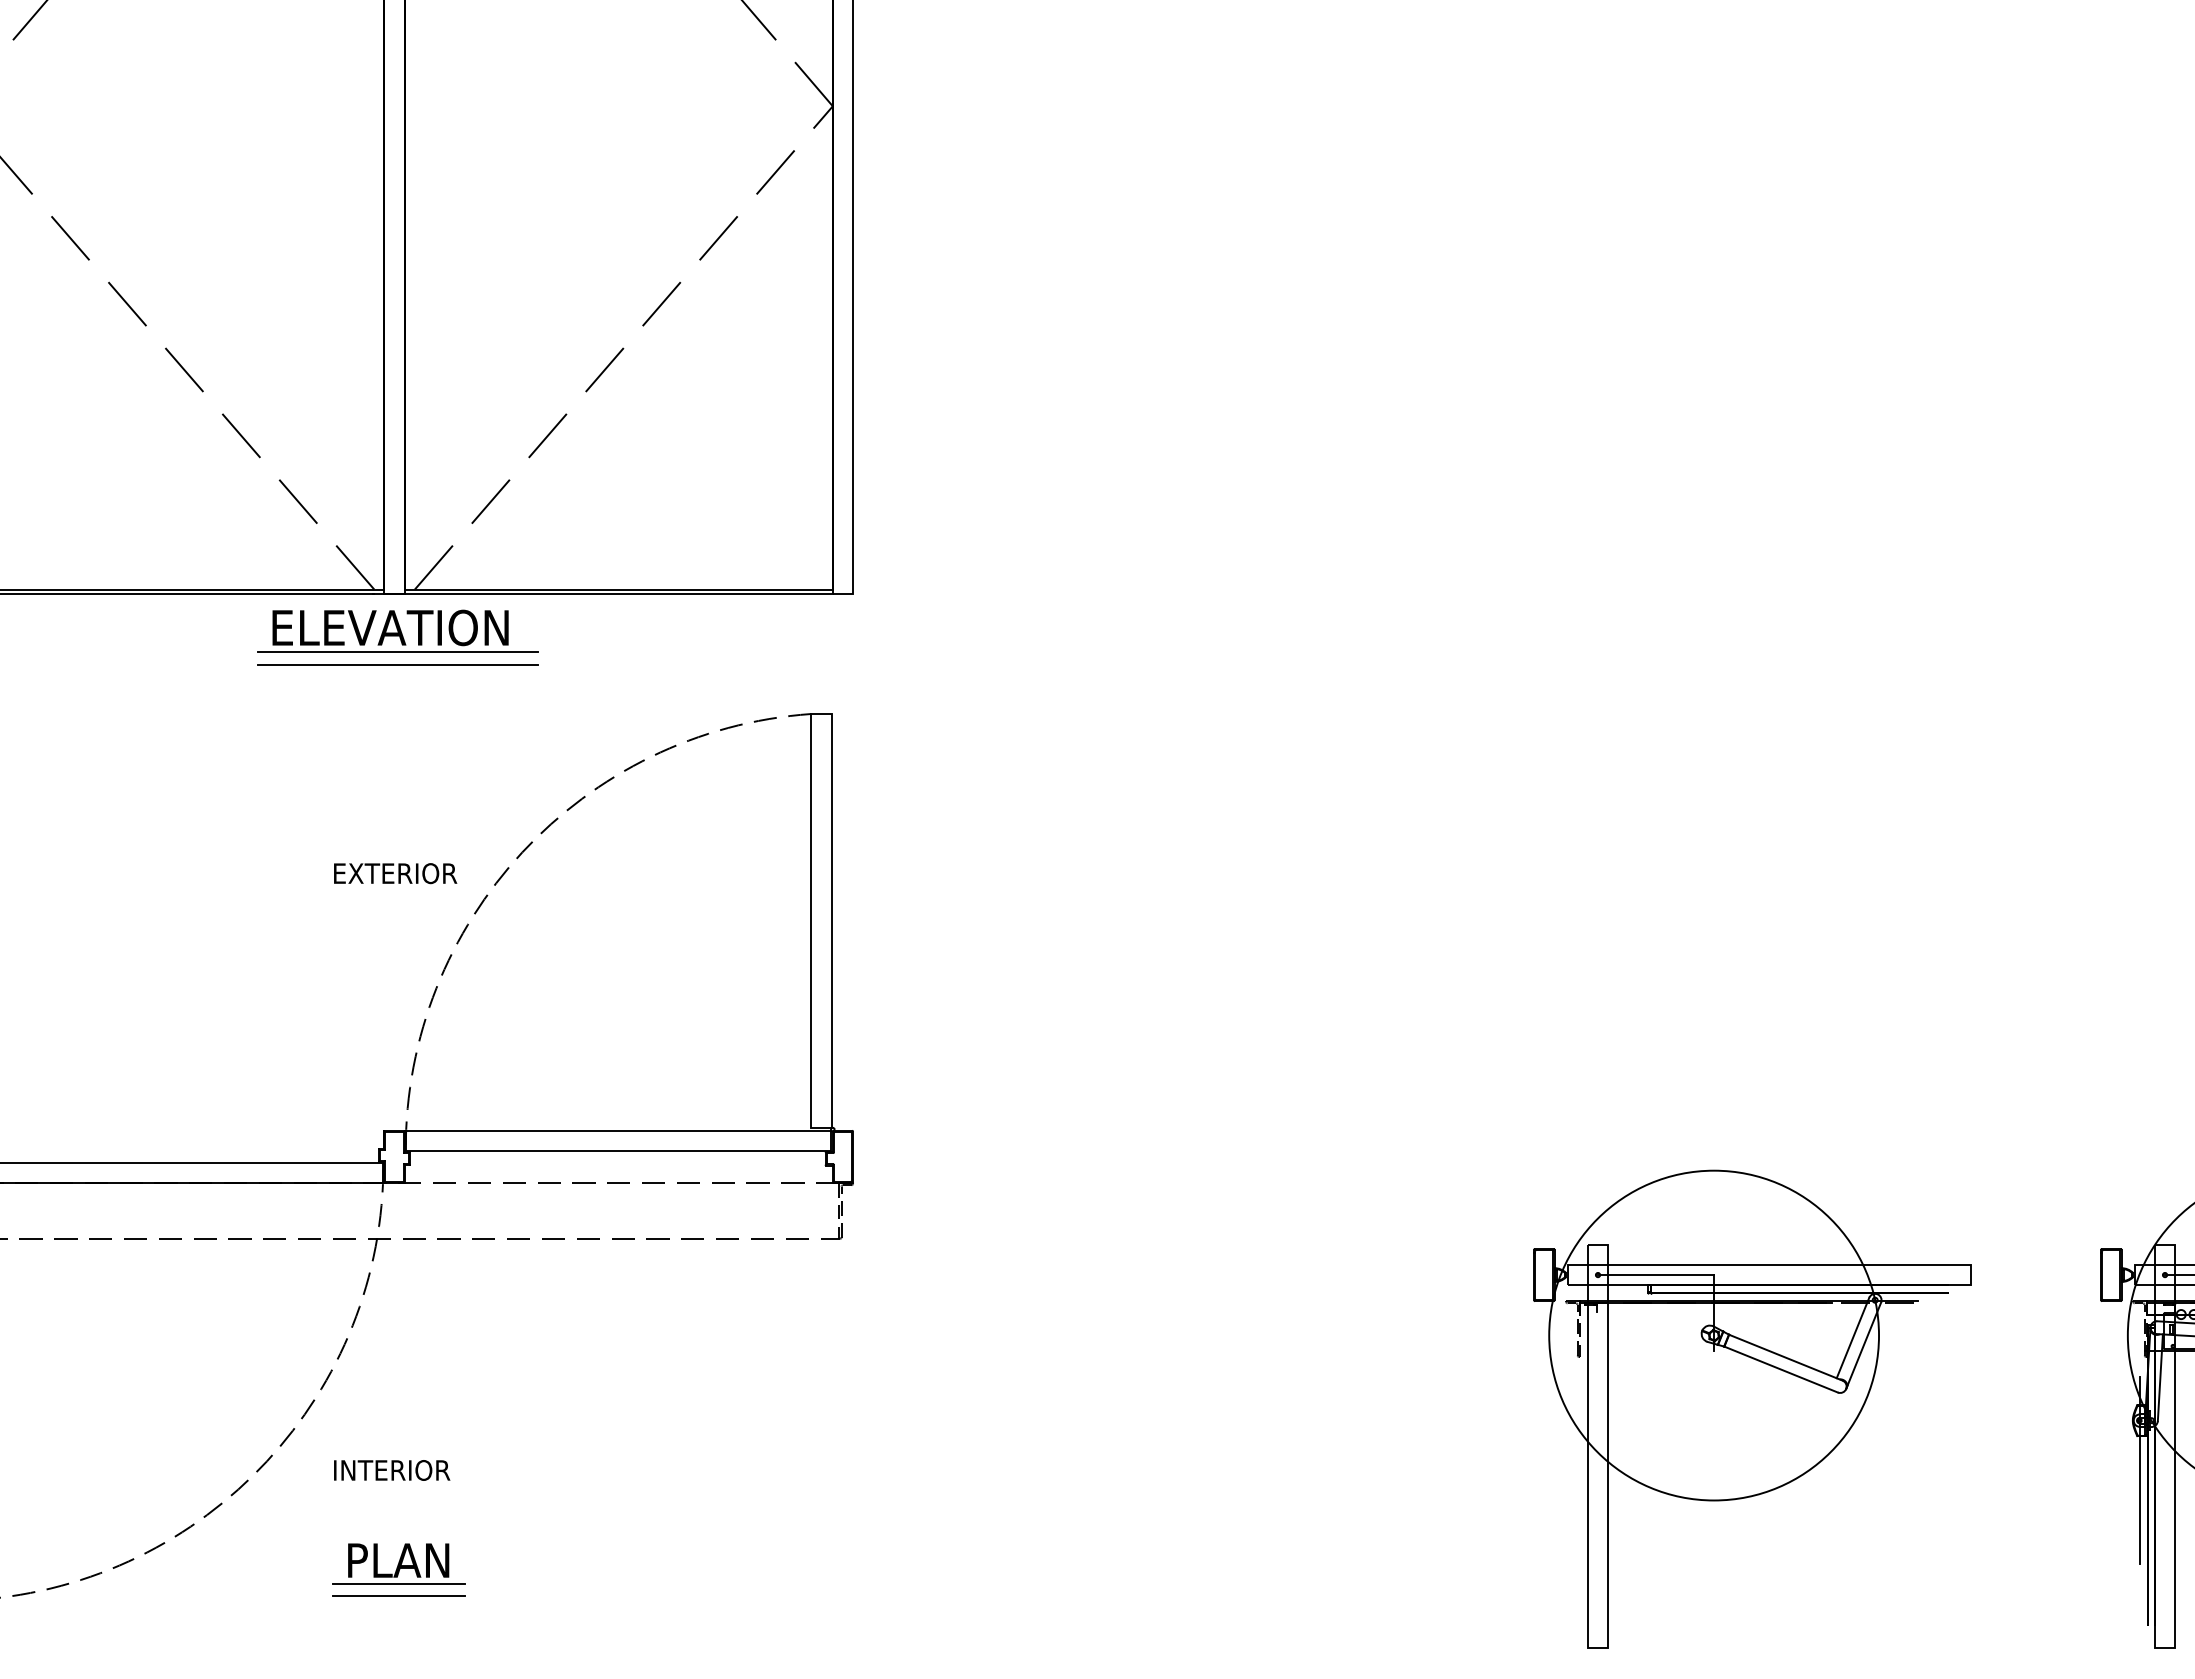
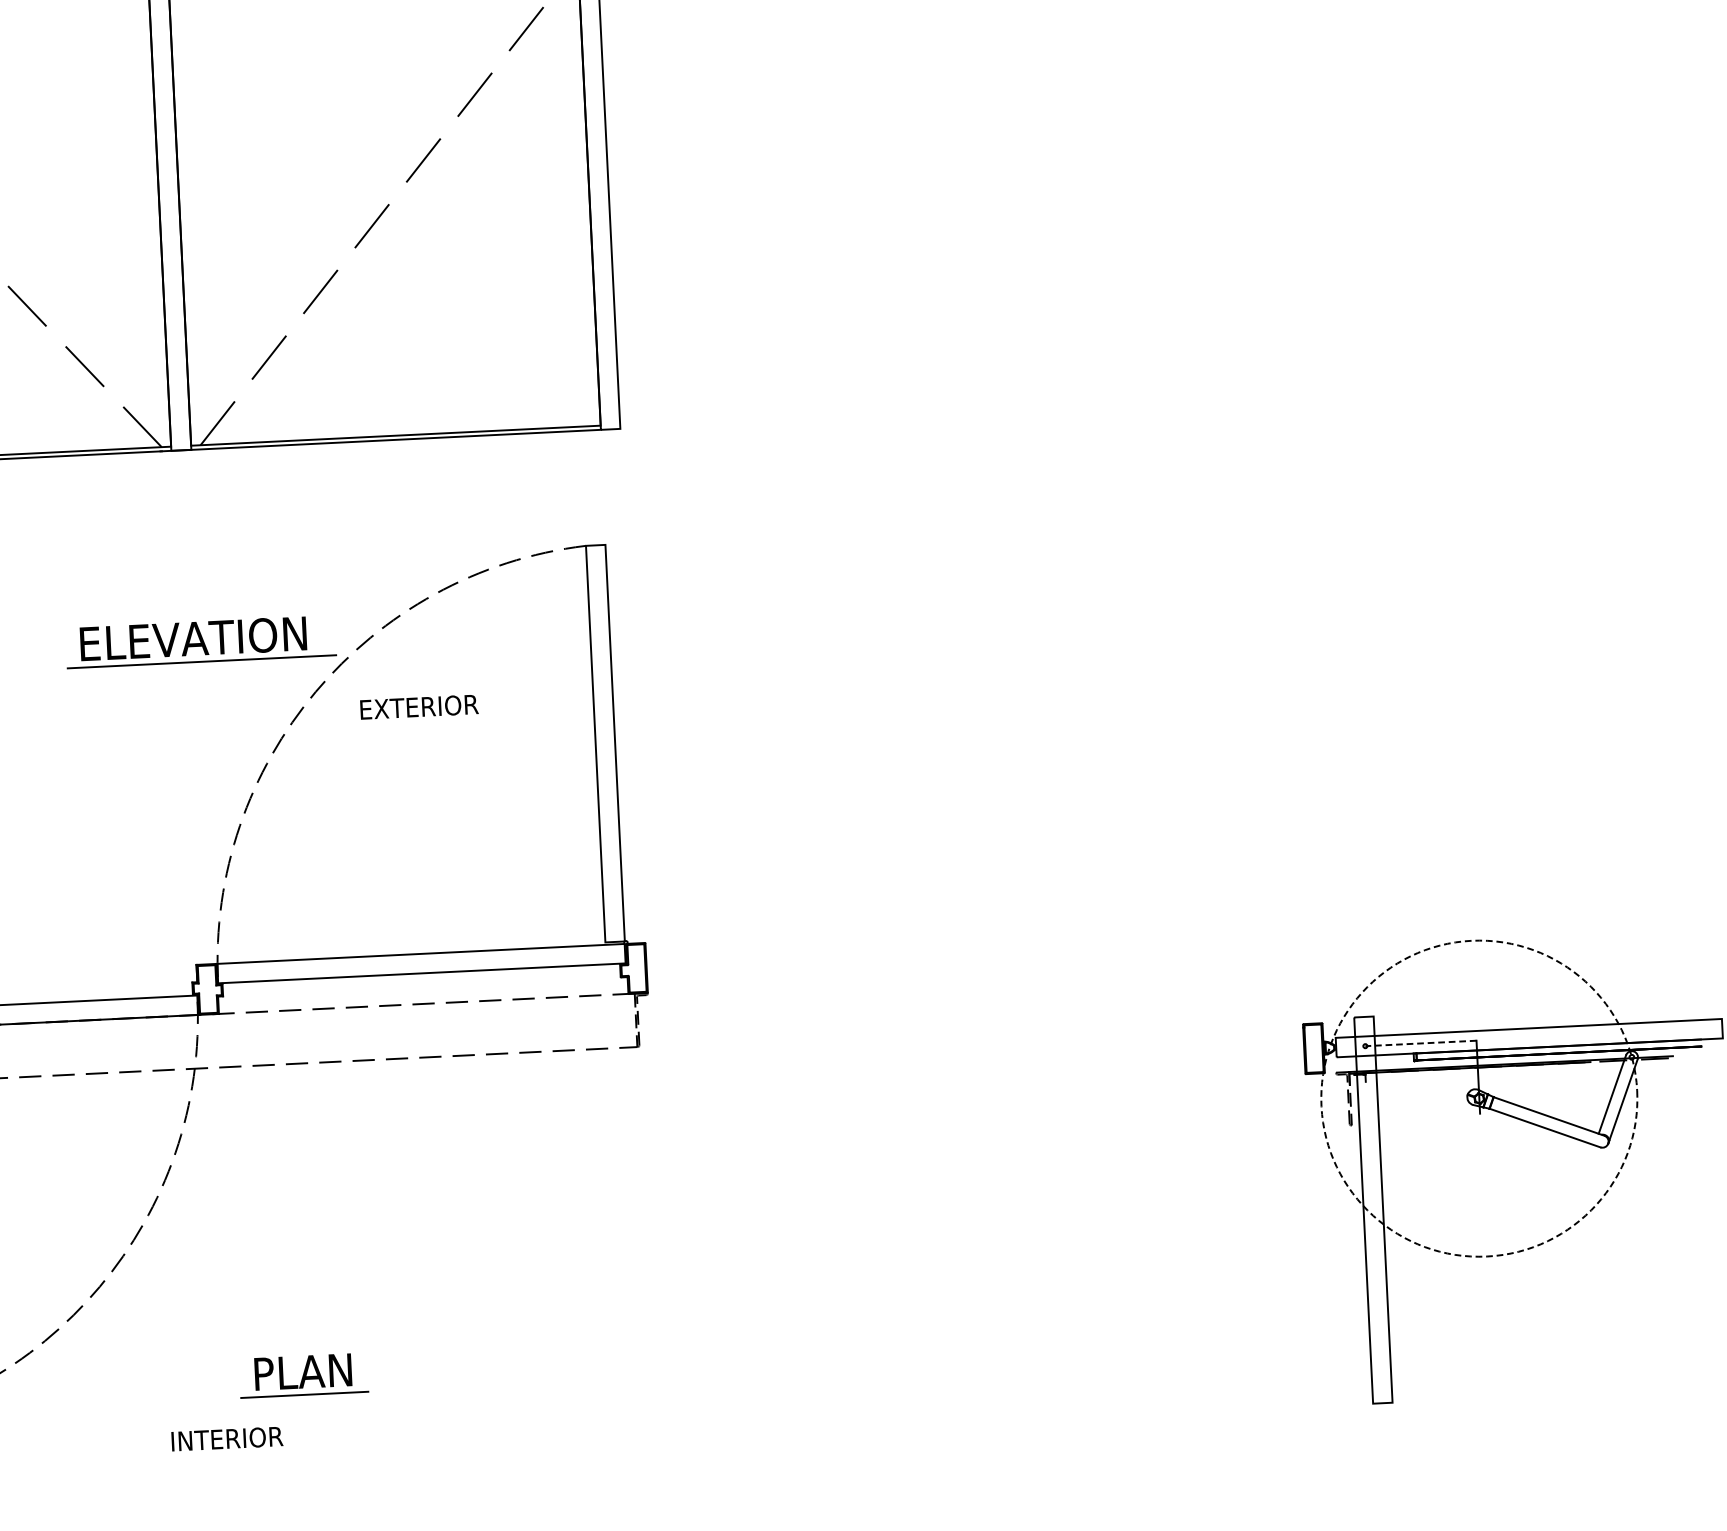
part: (397, 630) -> (200, 641), moved
line: (398, 664) -> (188, 517), removed
text: (395, 873) -> (419, 707), moved
line: (1655, 1275) -> (1420, 1043), solid -> dashed
circle: (1714, 1335) -> (1479, 1098), solid -> dashed
text: (392, 1470) -> (227, 1439), moved
part: (398, 1563) -> (303, 1374), moved
line: (398, 1595) -> (232, 1409), removed

